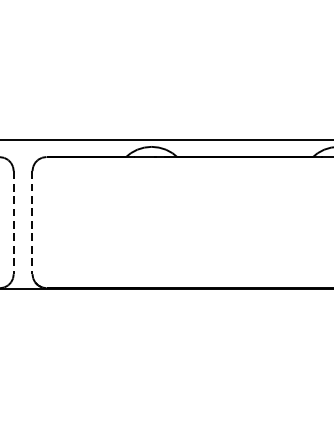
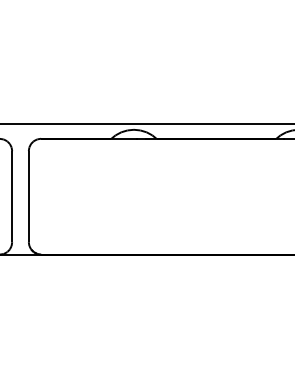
line: (32, 222) -> (28, 196), dashed -> solid
line: (14, 223) -> (12, 197), dashed -> solid

